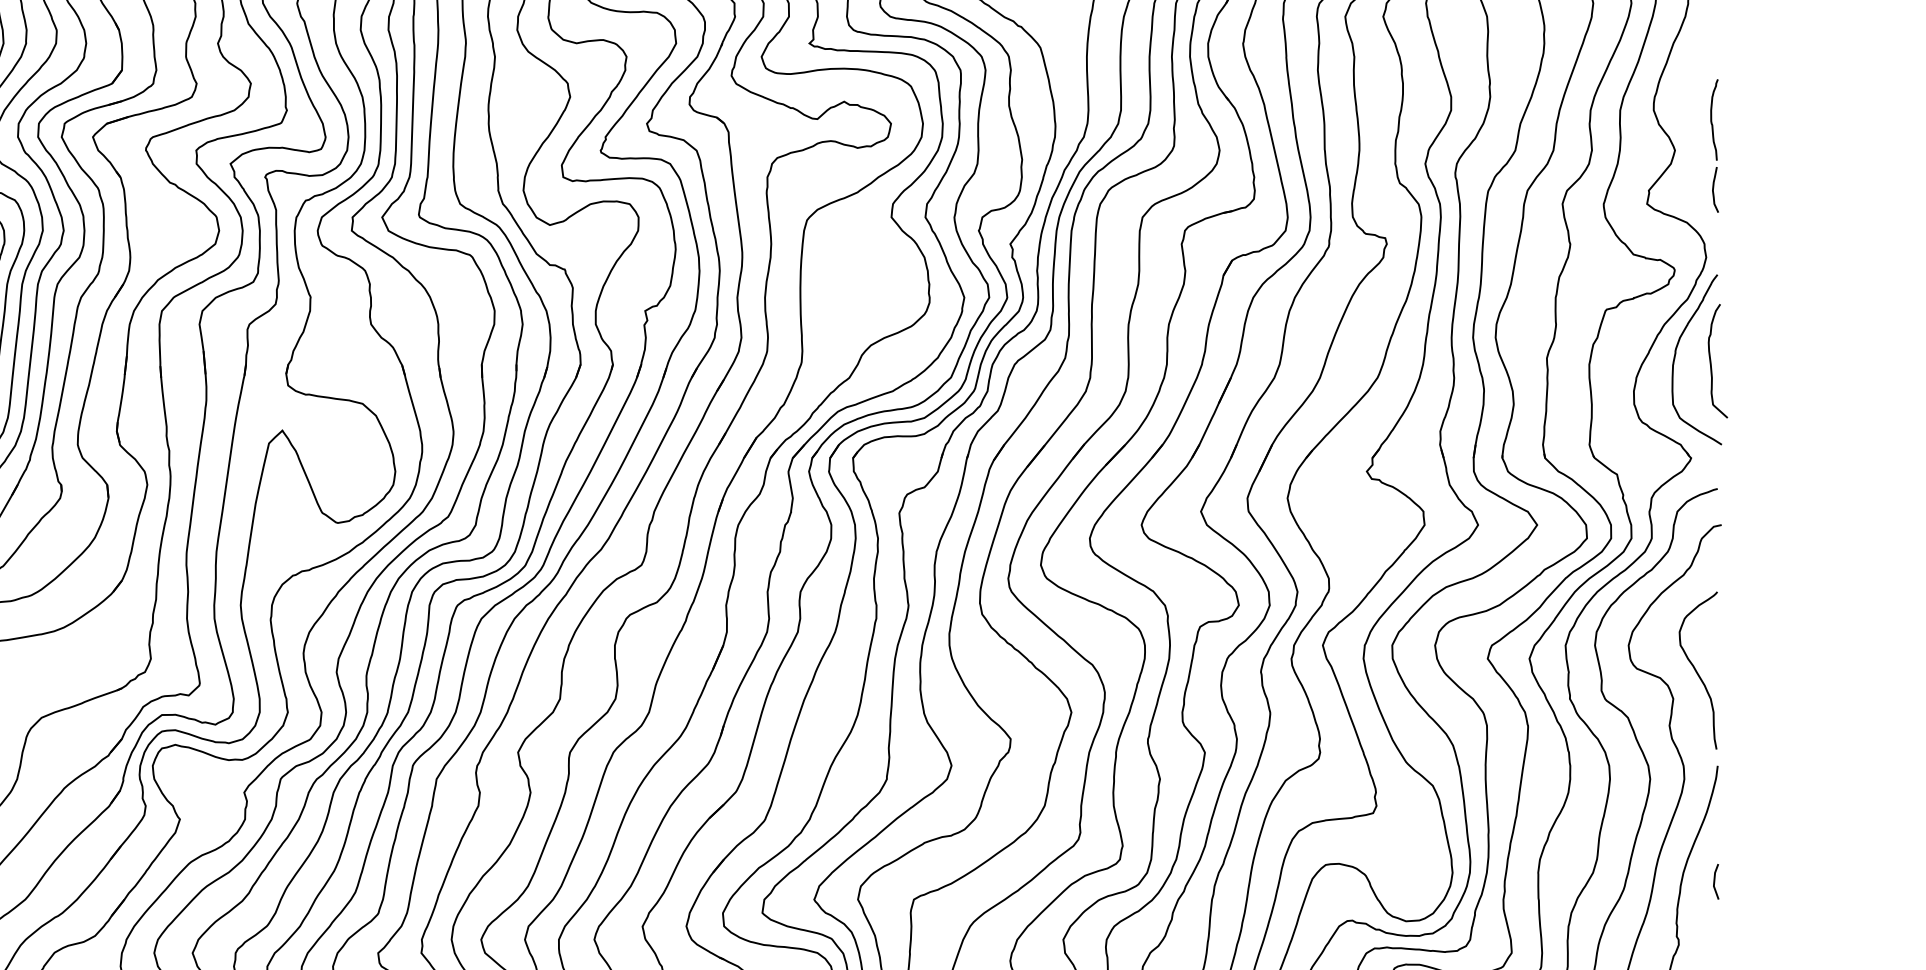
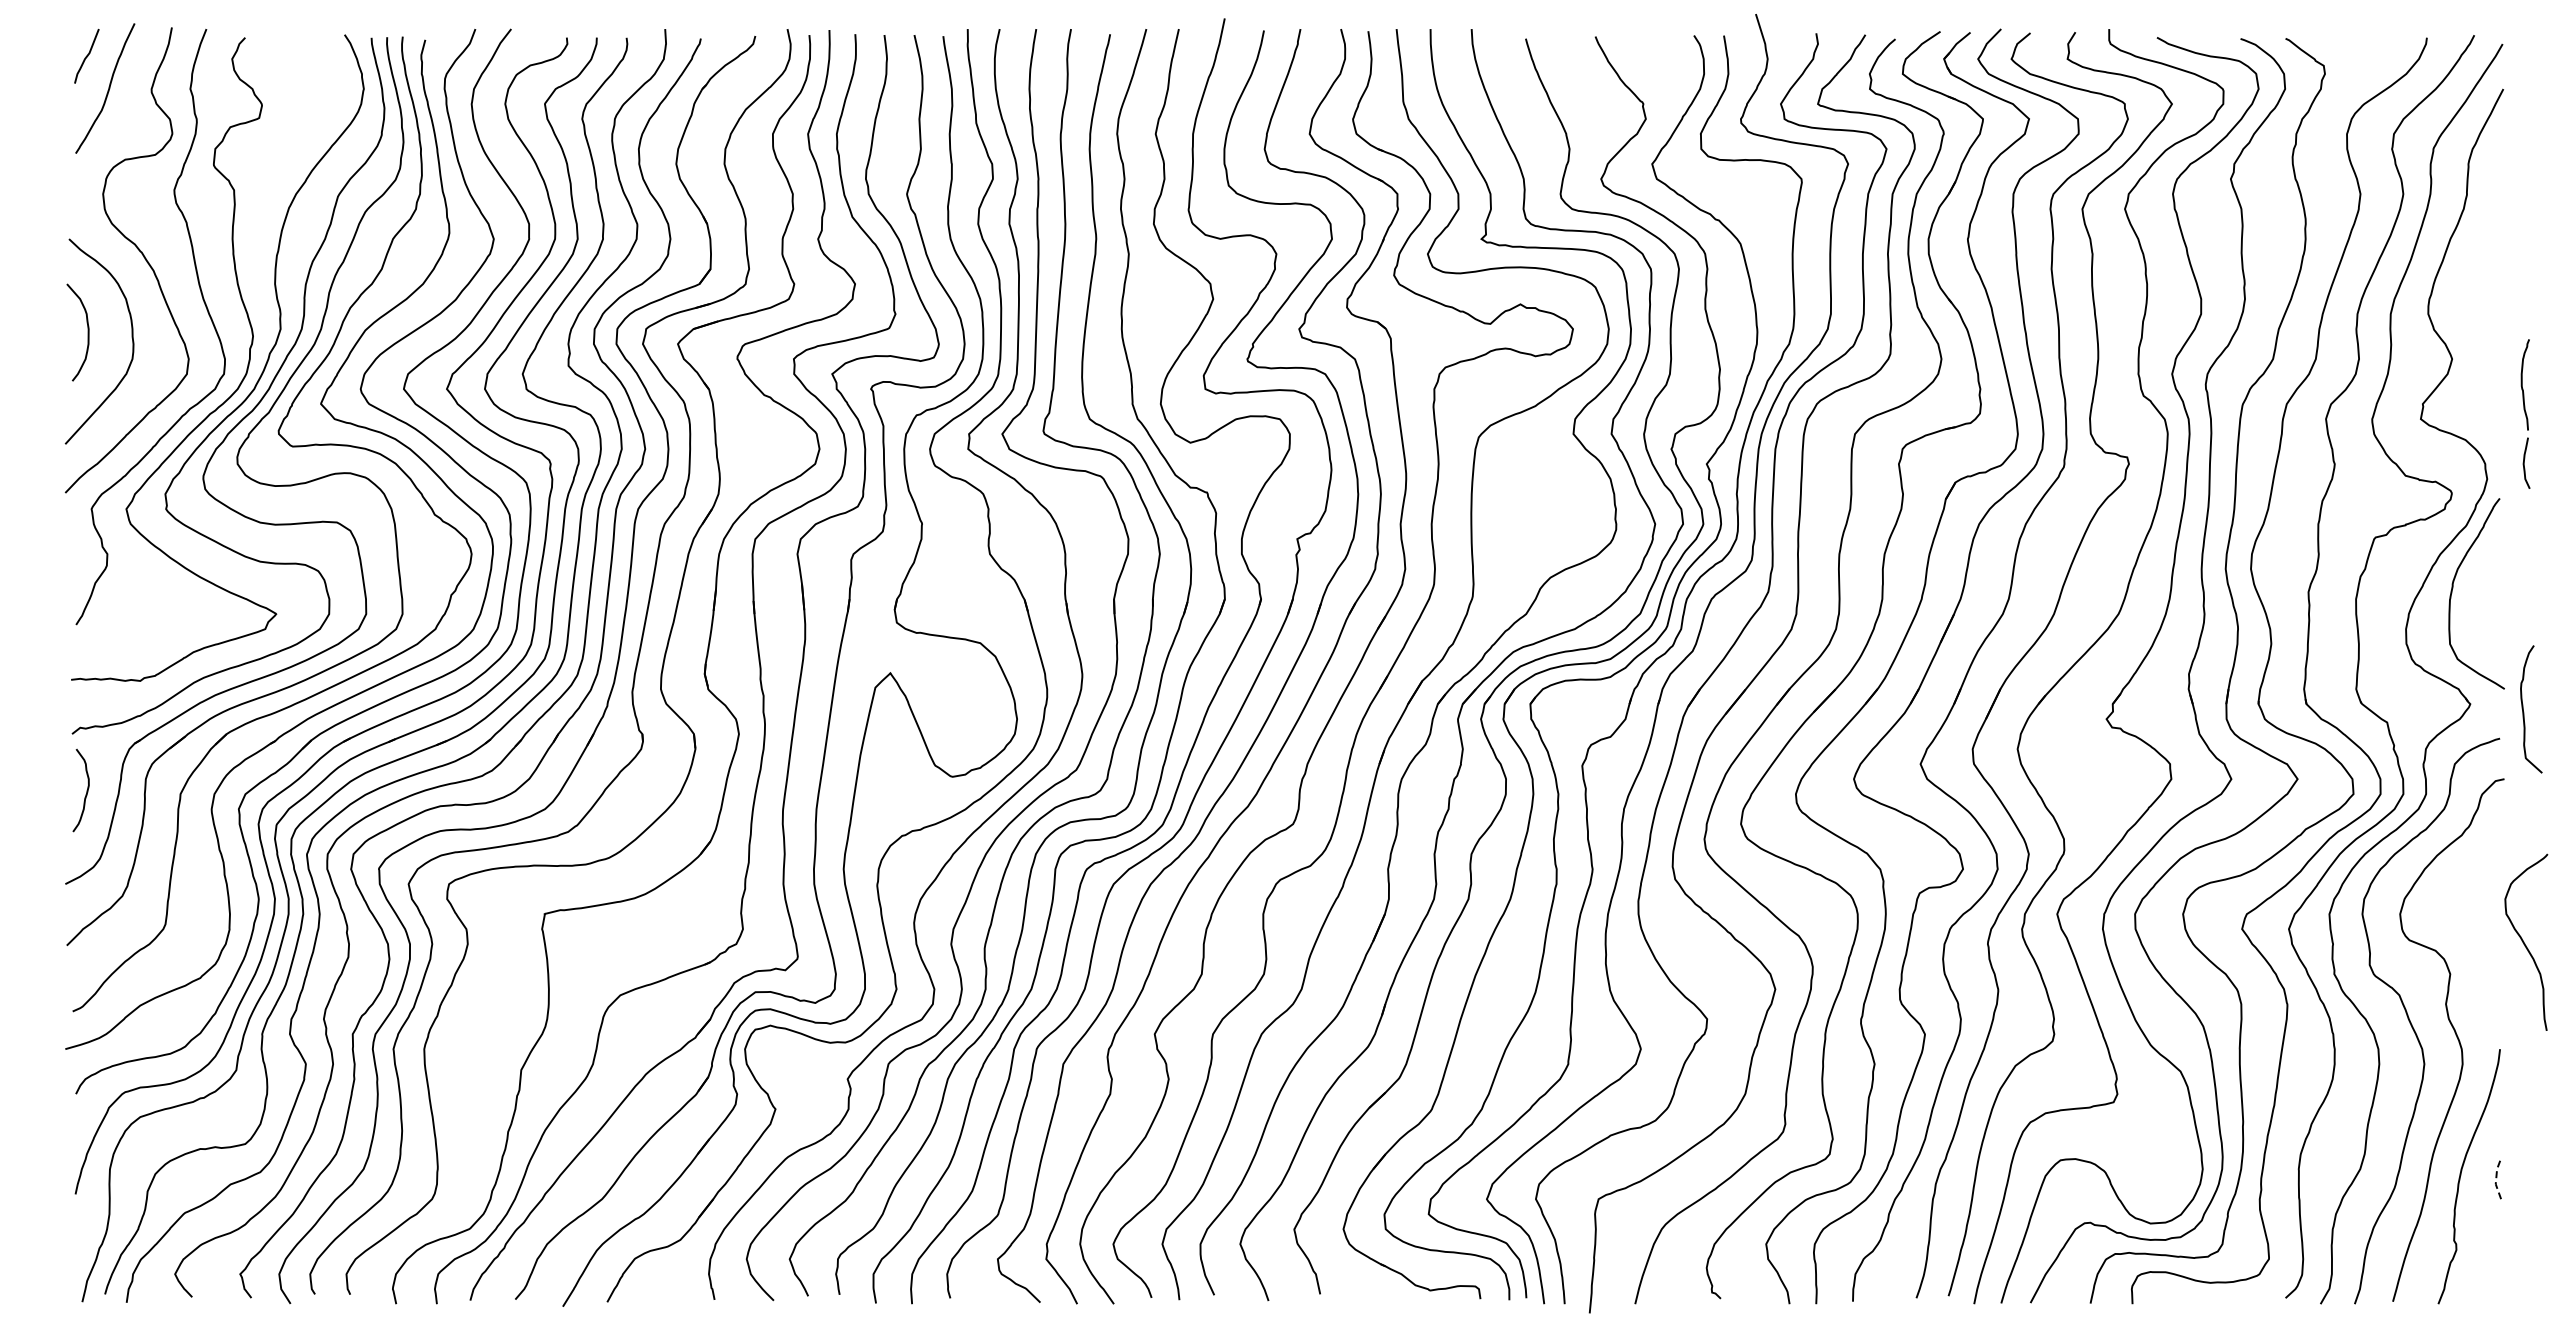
part: (1714, 145) -> (2525, 413), moved
curve: (1711, 363) -> (2524, 712), moved
curve: (1696, 669) -> (2524, 941), moved
line: (1714, 881) -> (2496, 1178), solid -> dashed

